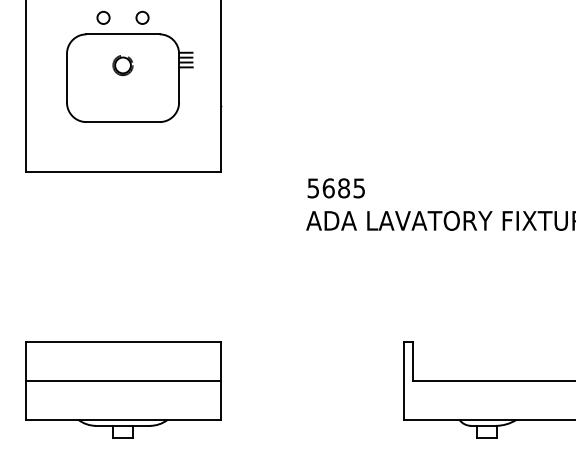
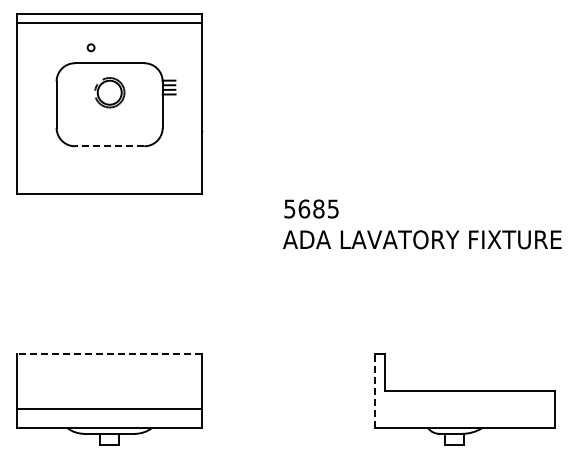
circle: (102, 17) -> (90, 47), size x0.6
circle: (141, 17) -> (127, 47), removed
part: (122, 65) -> (109, 92), size x1.6
line: (122, 122) -> (109, 146), solid -> dashed
line: (122, 342) -> (109, 354), solid -> dashed
line: (122, 381) -> (109, 409), moved
line: (403, 381) -> (375, 391), solid -> dashed

